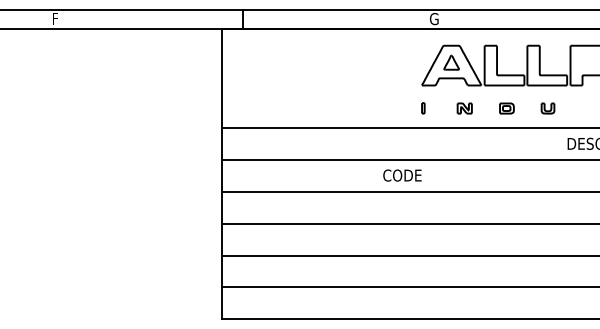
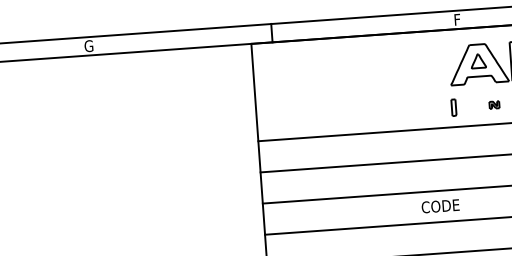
text: (56, 19) -> (89, 46), F -> G
text: (433, 19) -> (457, 20), G -> F
part: (423, 108) -> (454, 107), size x1.6
part: (464, 108) -> (494, 105), size x0.7
text: (402, 175) -> (440, 206), moved

